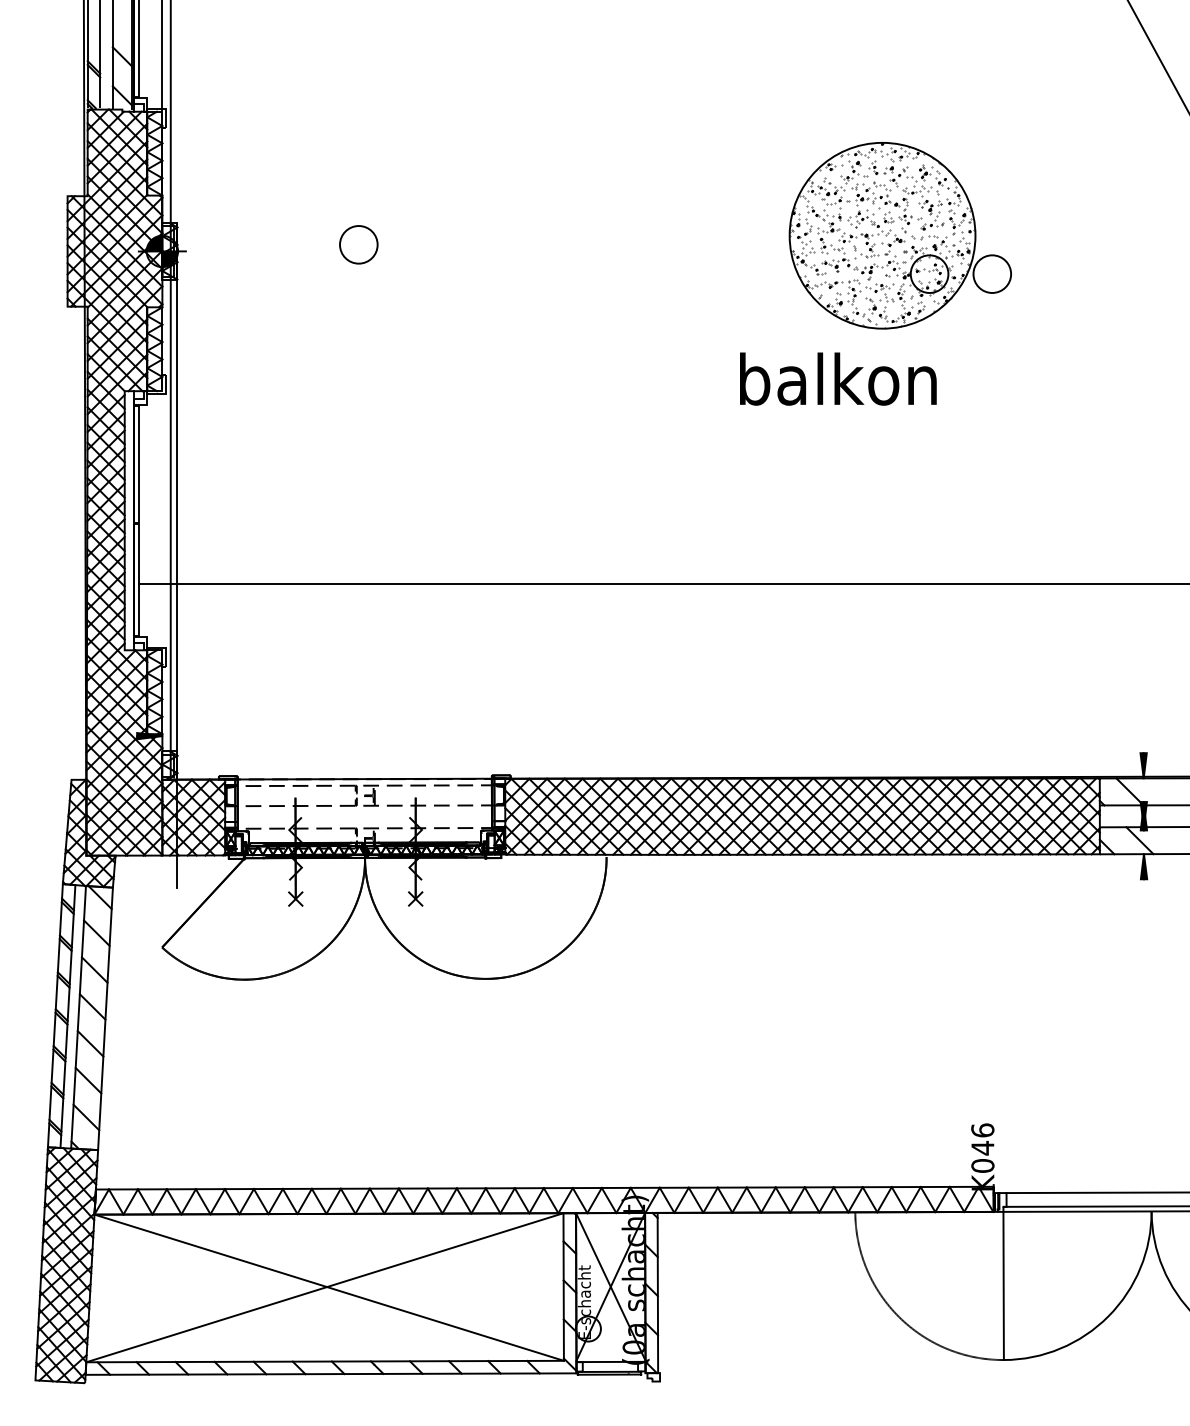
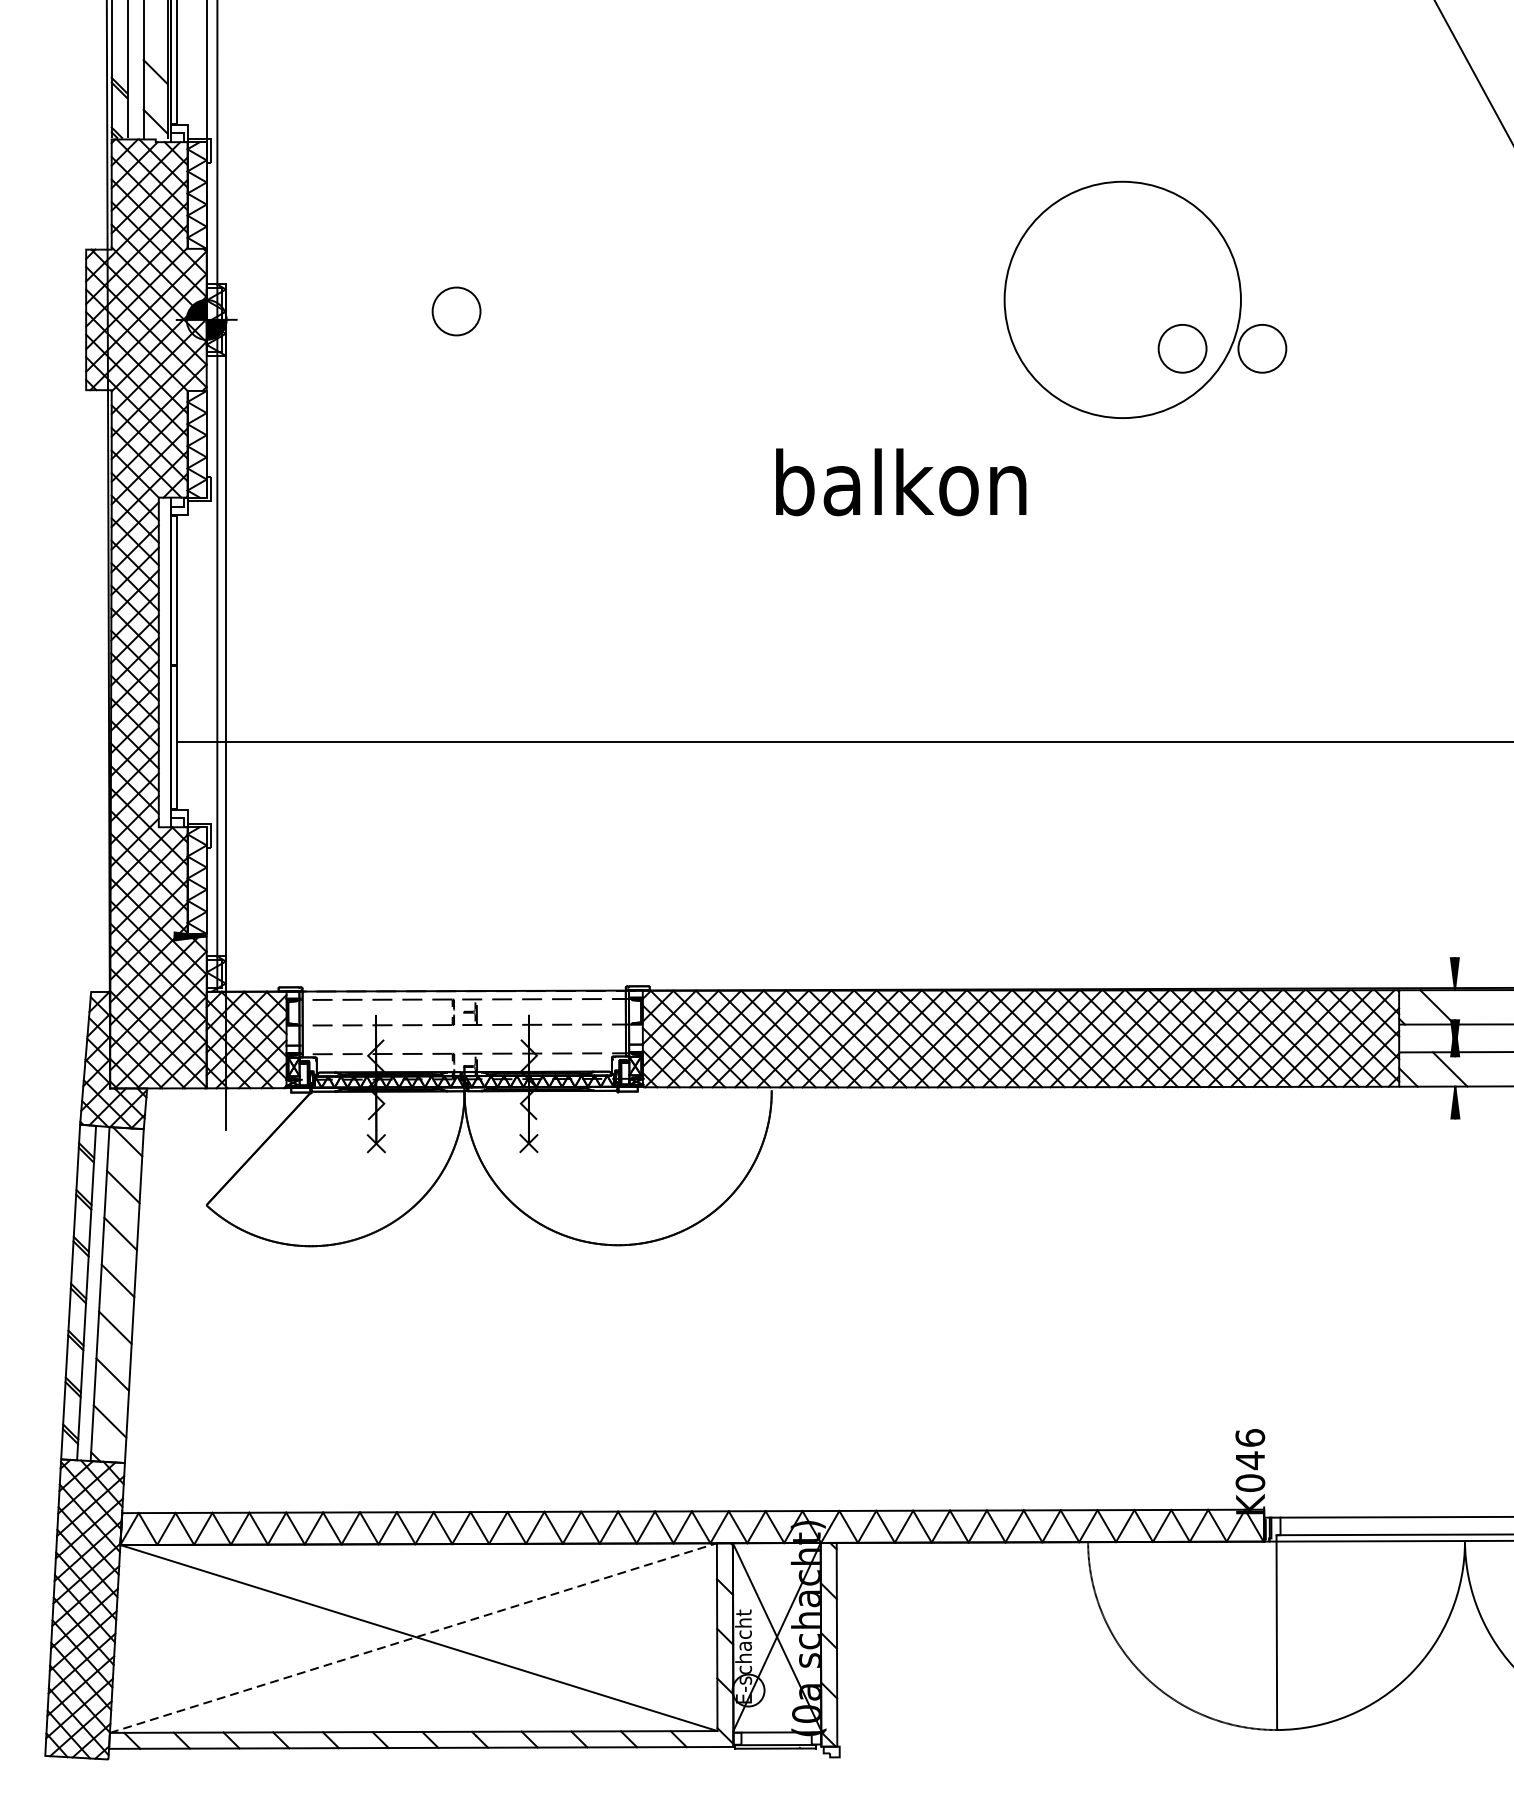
hatch: (882, 235) -> (1122, 299), removed
text: (838, 378) -> (901, 481), moved
line: (324, 1287) -> (412, 1637), solid -> dashed

